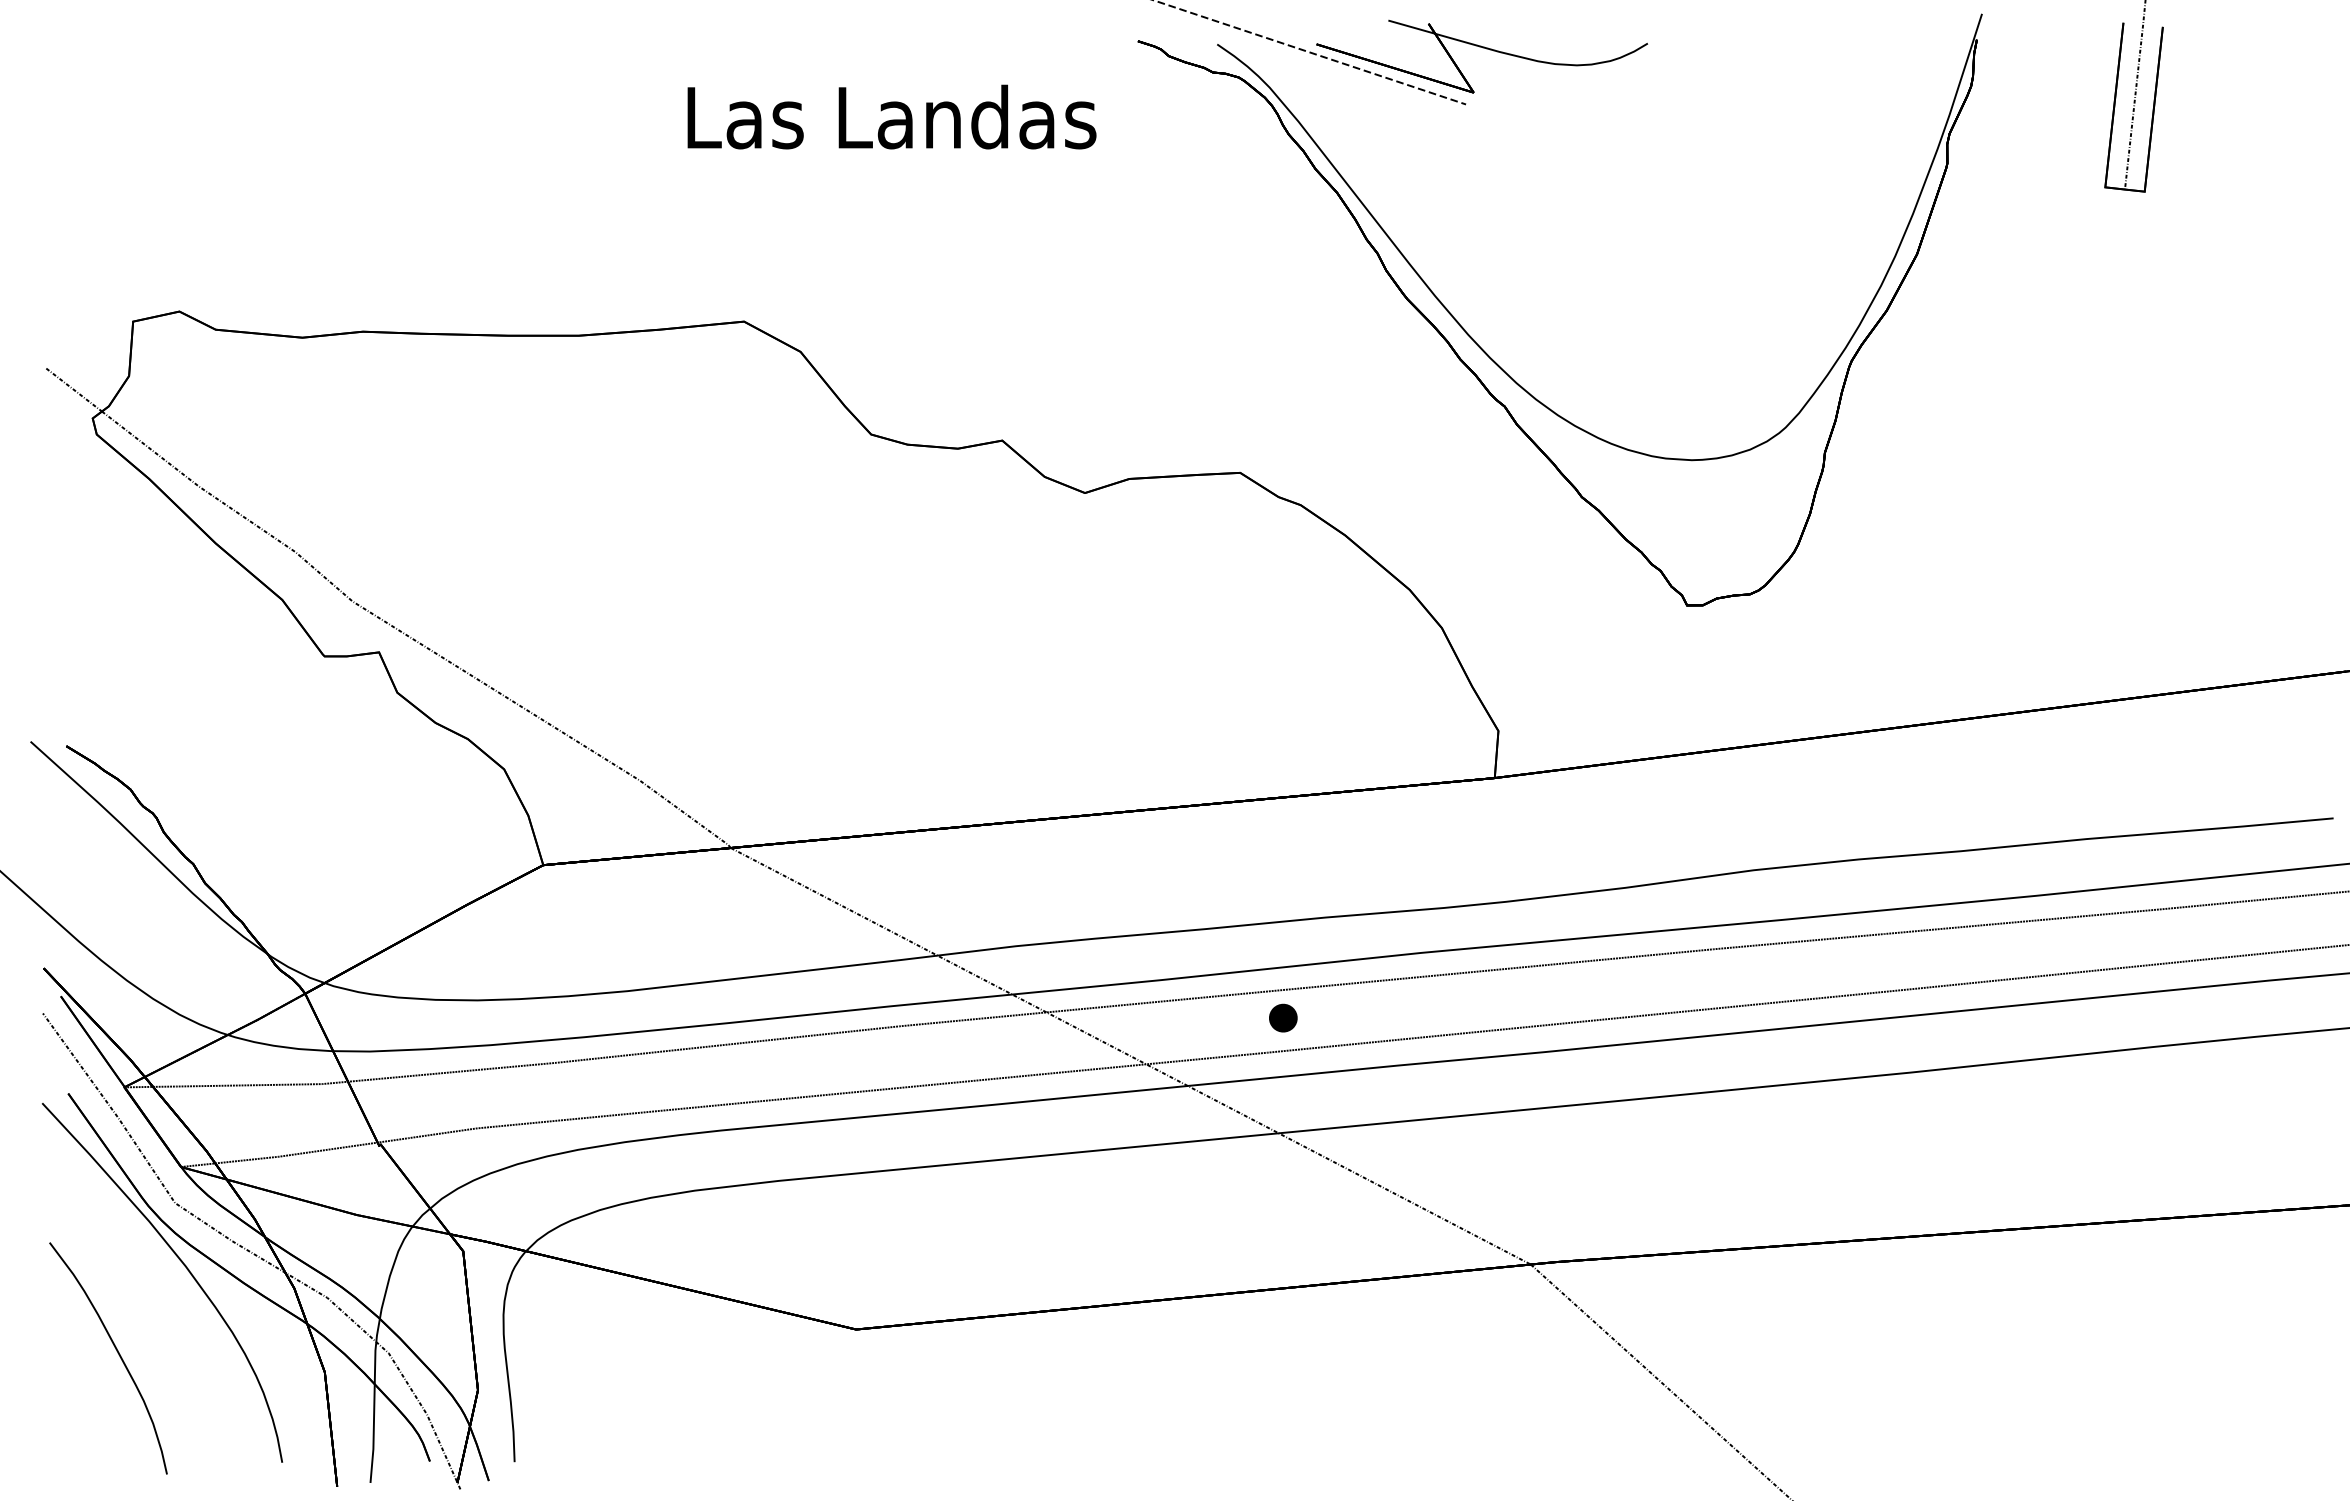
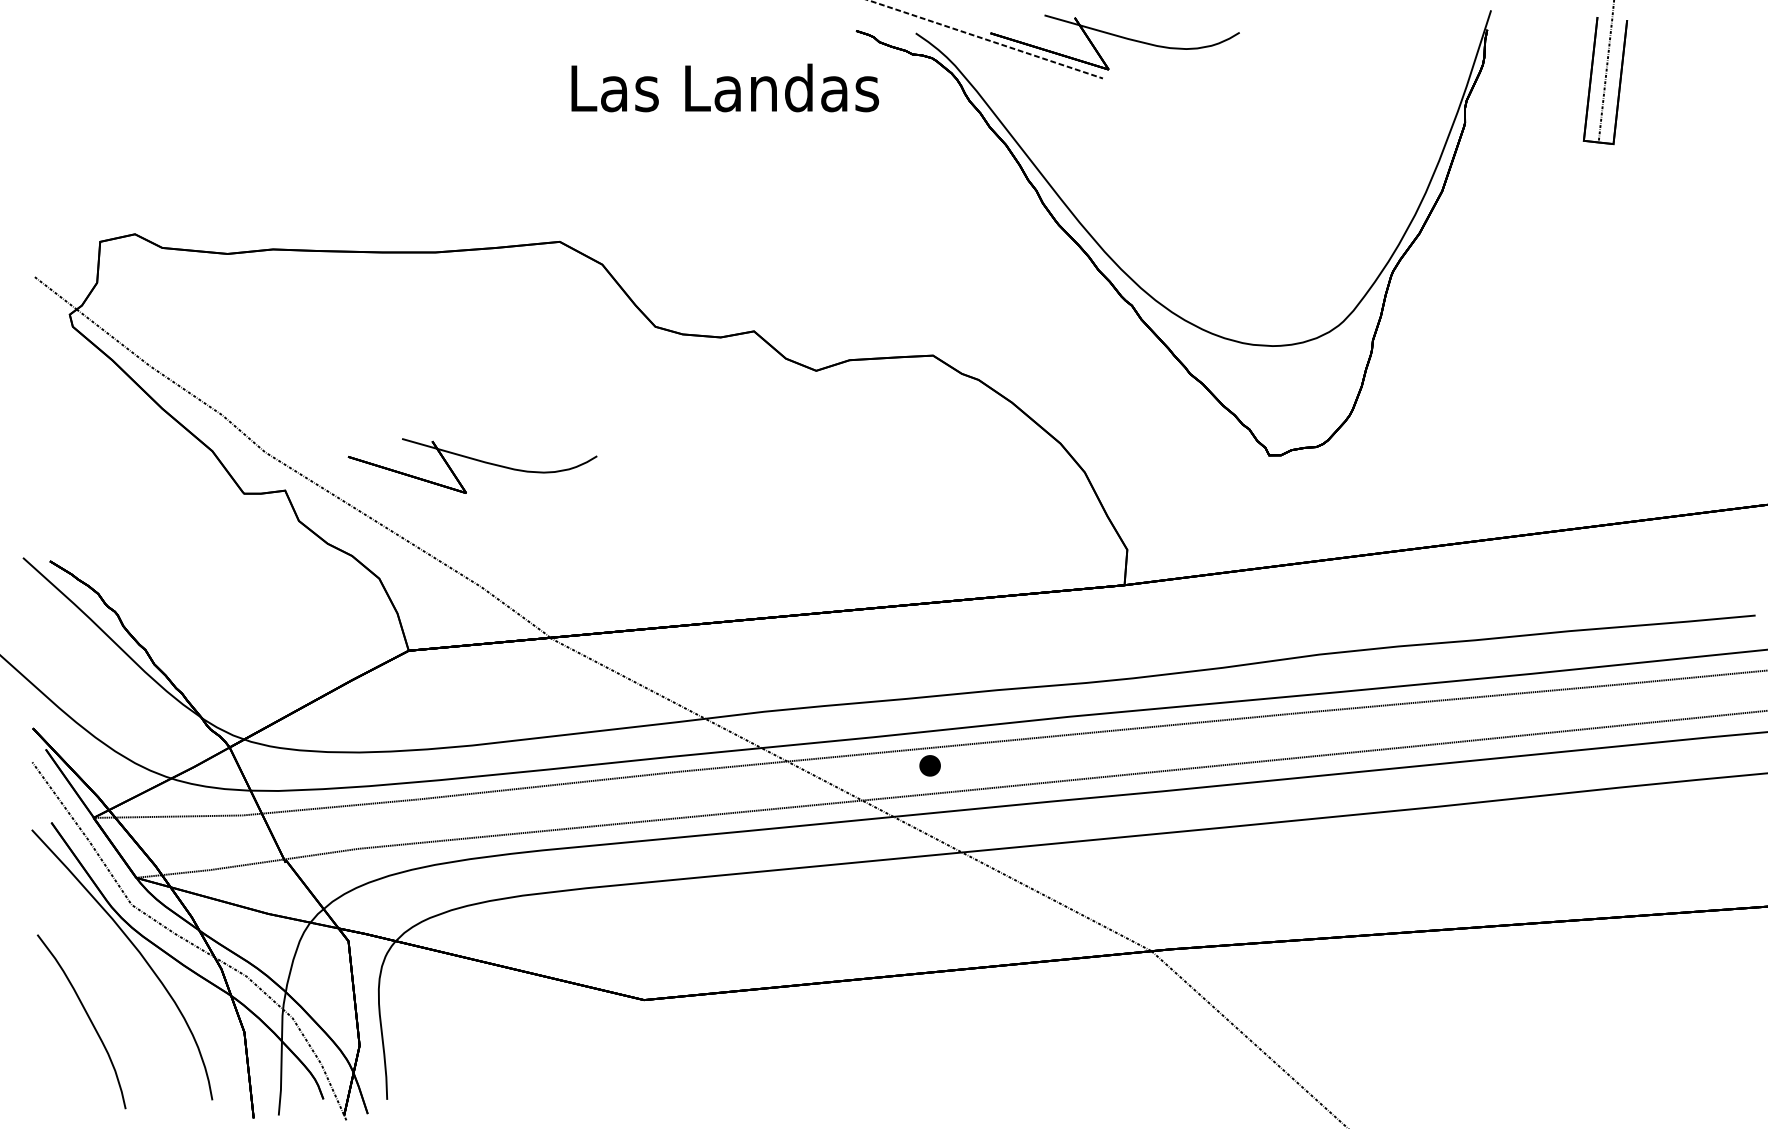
text: (891, 116) -> (724, 87), moved
part: (628, 611) -> (472, 459), added
part: (1283, 1017) -> (930, 765), moved

